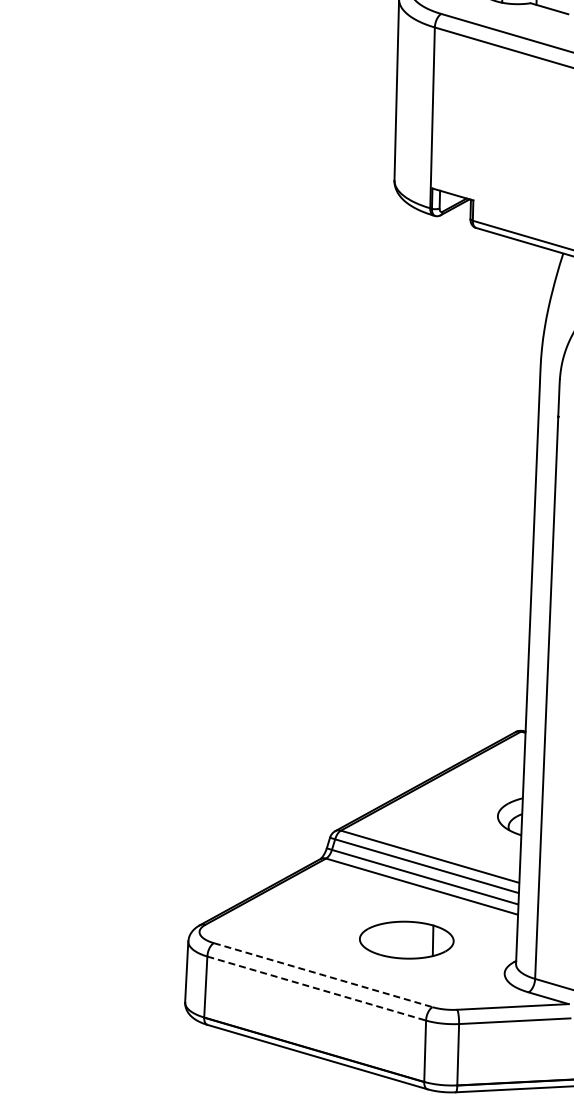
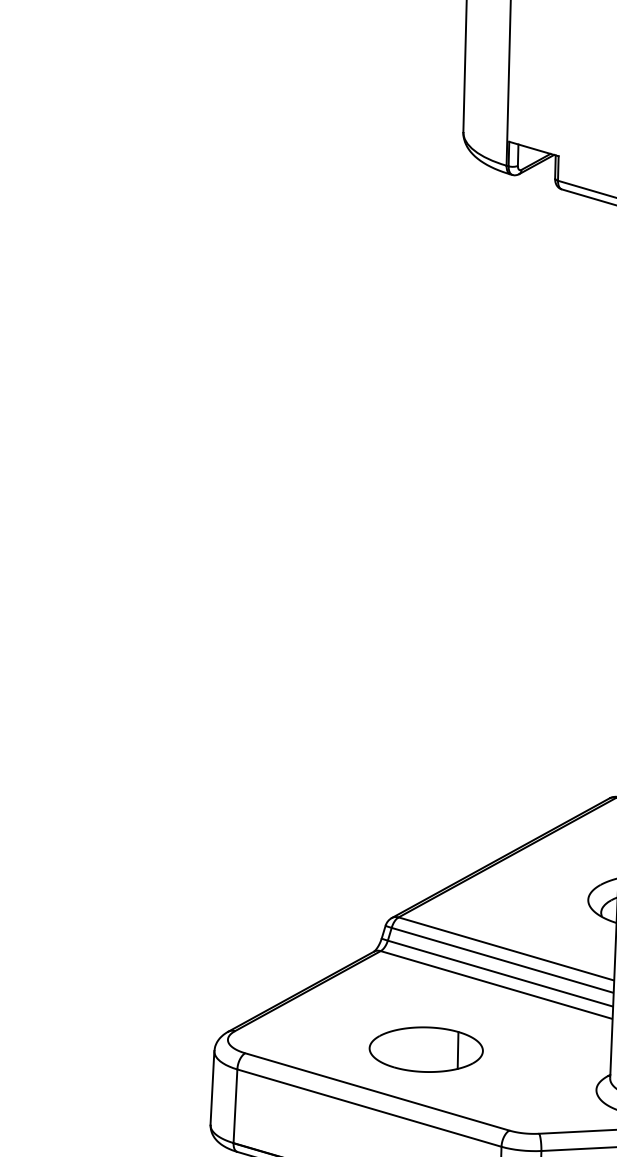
part: (406, 939) -> (425, 1048), moved
line: (323, 975) -> (377, 1092), dashed -> solid
line: (316, 988) -> (369, 1108), dashed -> solid

